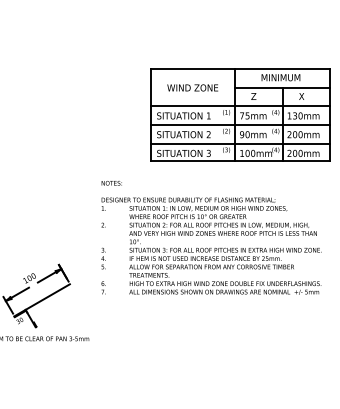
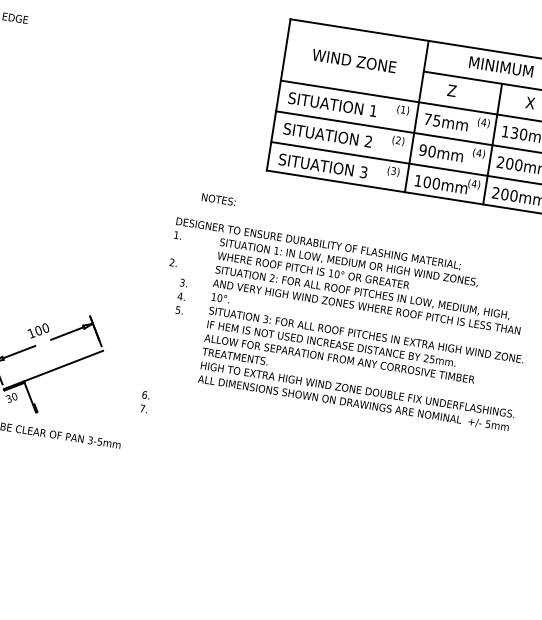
text: (111, 183) -> (218, 199), moved
text: (103, 258) -> (181, 296), moved
text: (103, 287) -> (144, 401), moved

